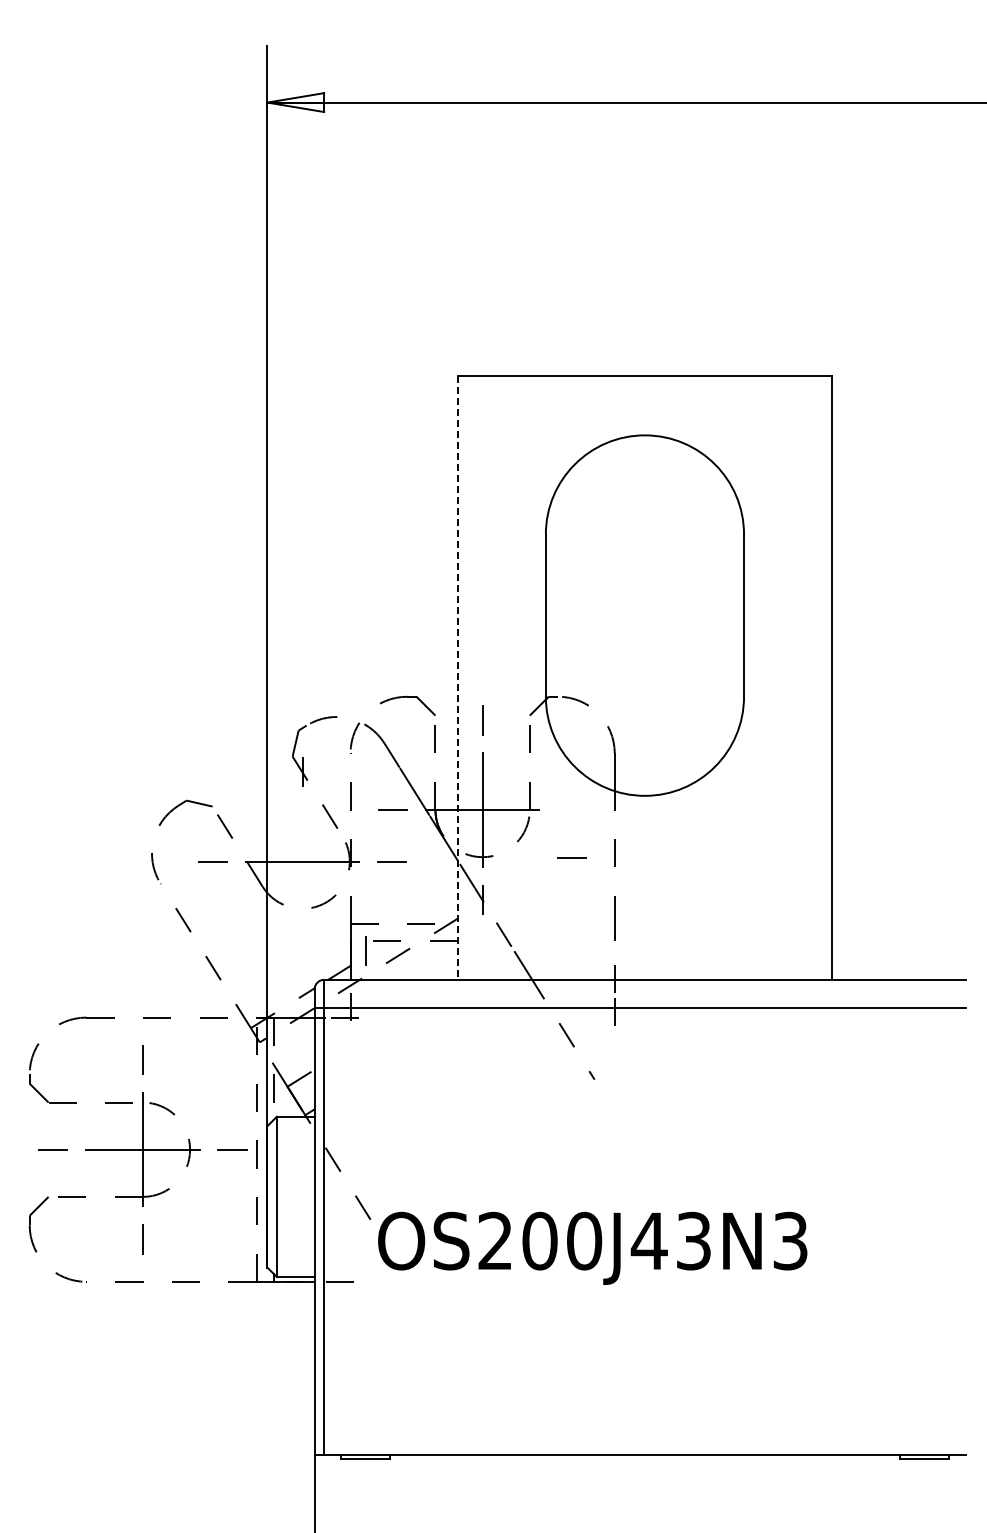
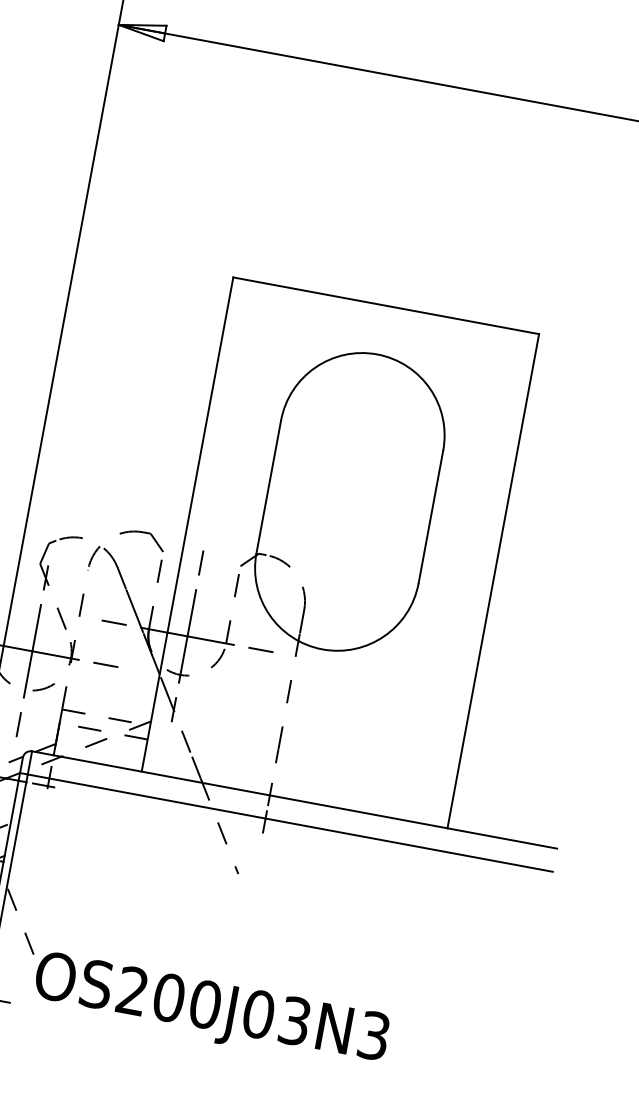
line: (458, 677) -> (187, 524), dashed -> solid
line: (571, 857) -> (260, 649), moved
line: (302, 861) -> (32, 651), added
line: (365, 950) -> (18, 724), moved
text: (648, 1240) -> (257, 1013), OS200J43N3 -> OS200J03N3

